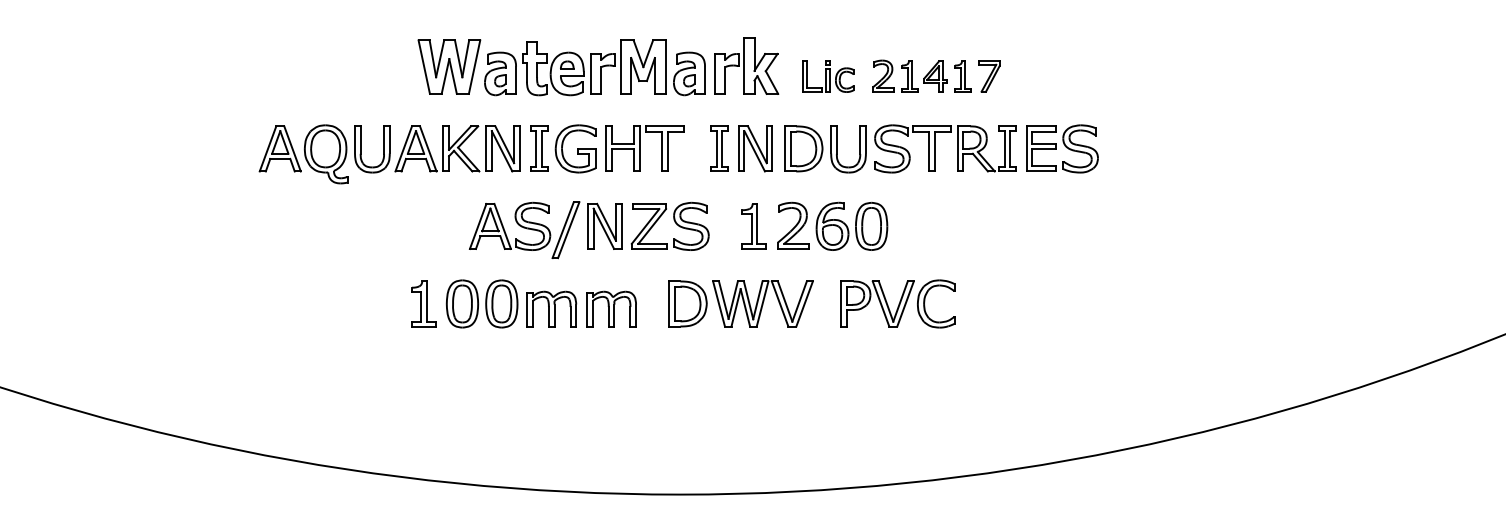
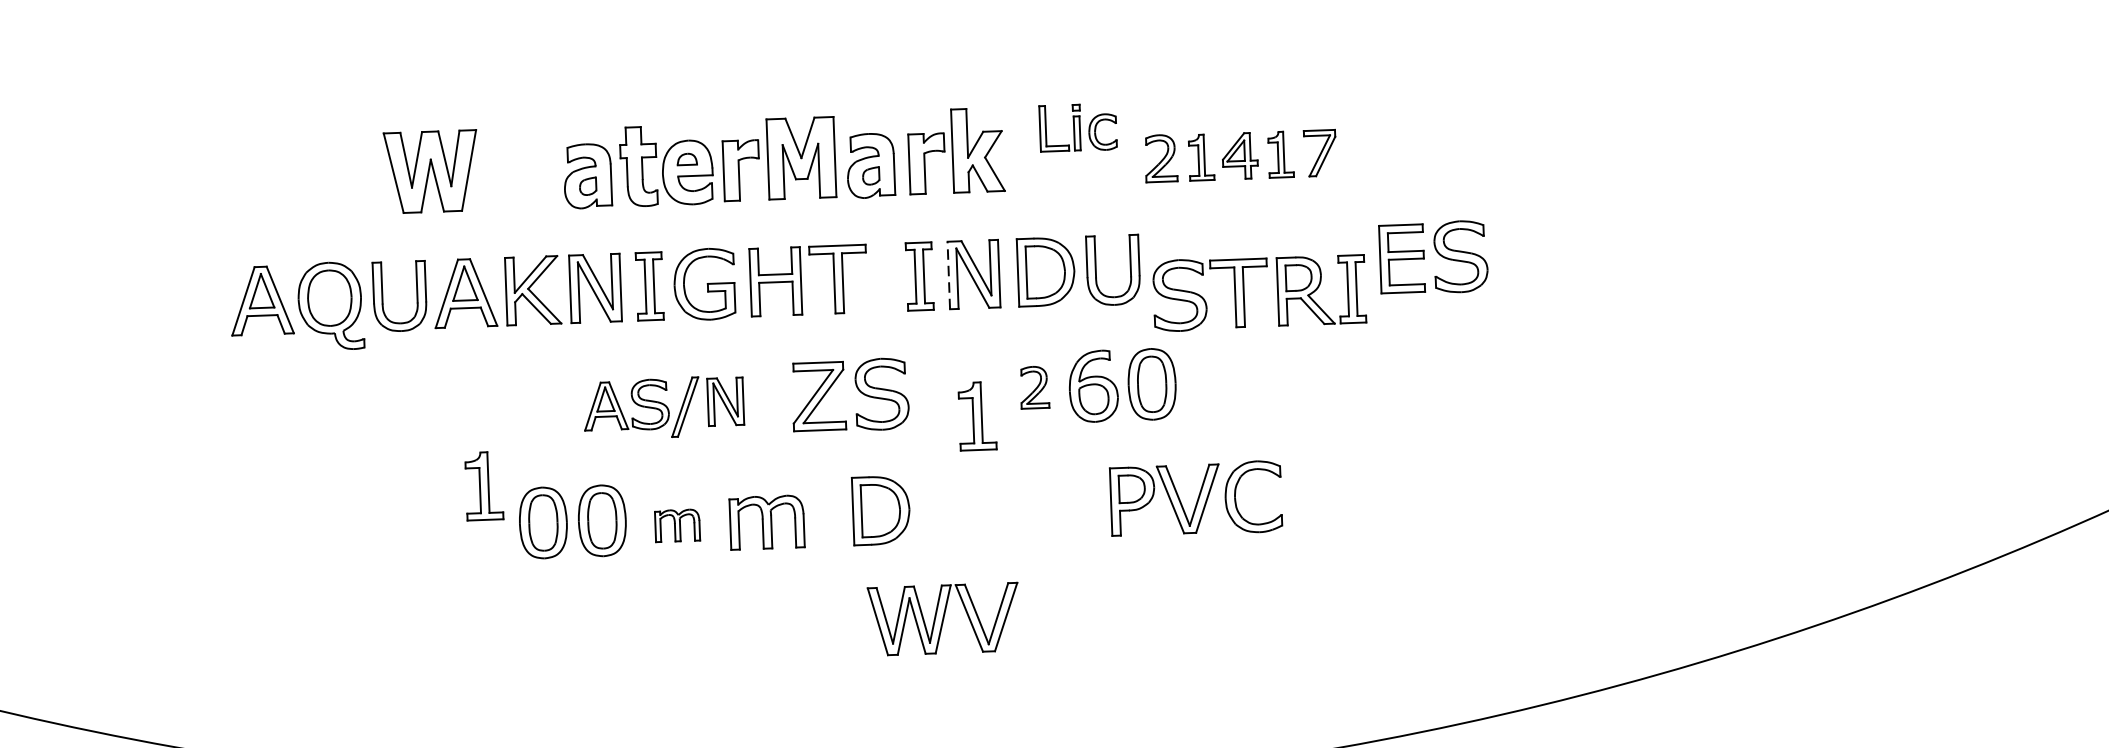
part: (449, 66) -> (431, 170), moved
part: (828, 76) -> (1078, 127), moved
line: (738, 148) -> (948, 274), solid -> dashed
part: (935, 148) -> (1244, 292), moved
part: (793, 225) -> (1035, 387), size x0.6
part: (753, 226) -> (976, 416), moved
part: (545, 230) -> (663, 408), size x0.7
part: (423, 303) -> (483, 485), moved
part: (762, 303) -> (942, 618), moved
part: (551, 308) -> (677, 524), size x0.6

